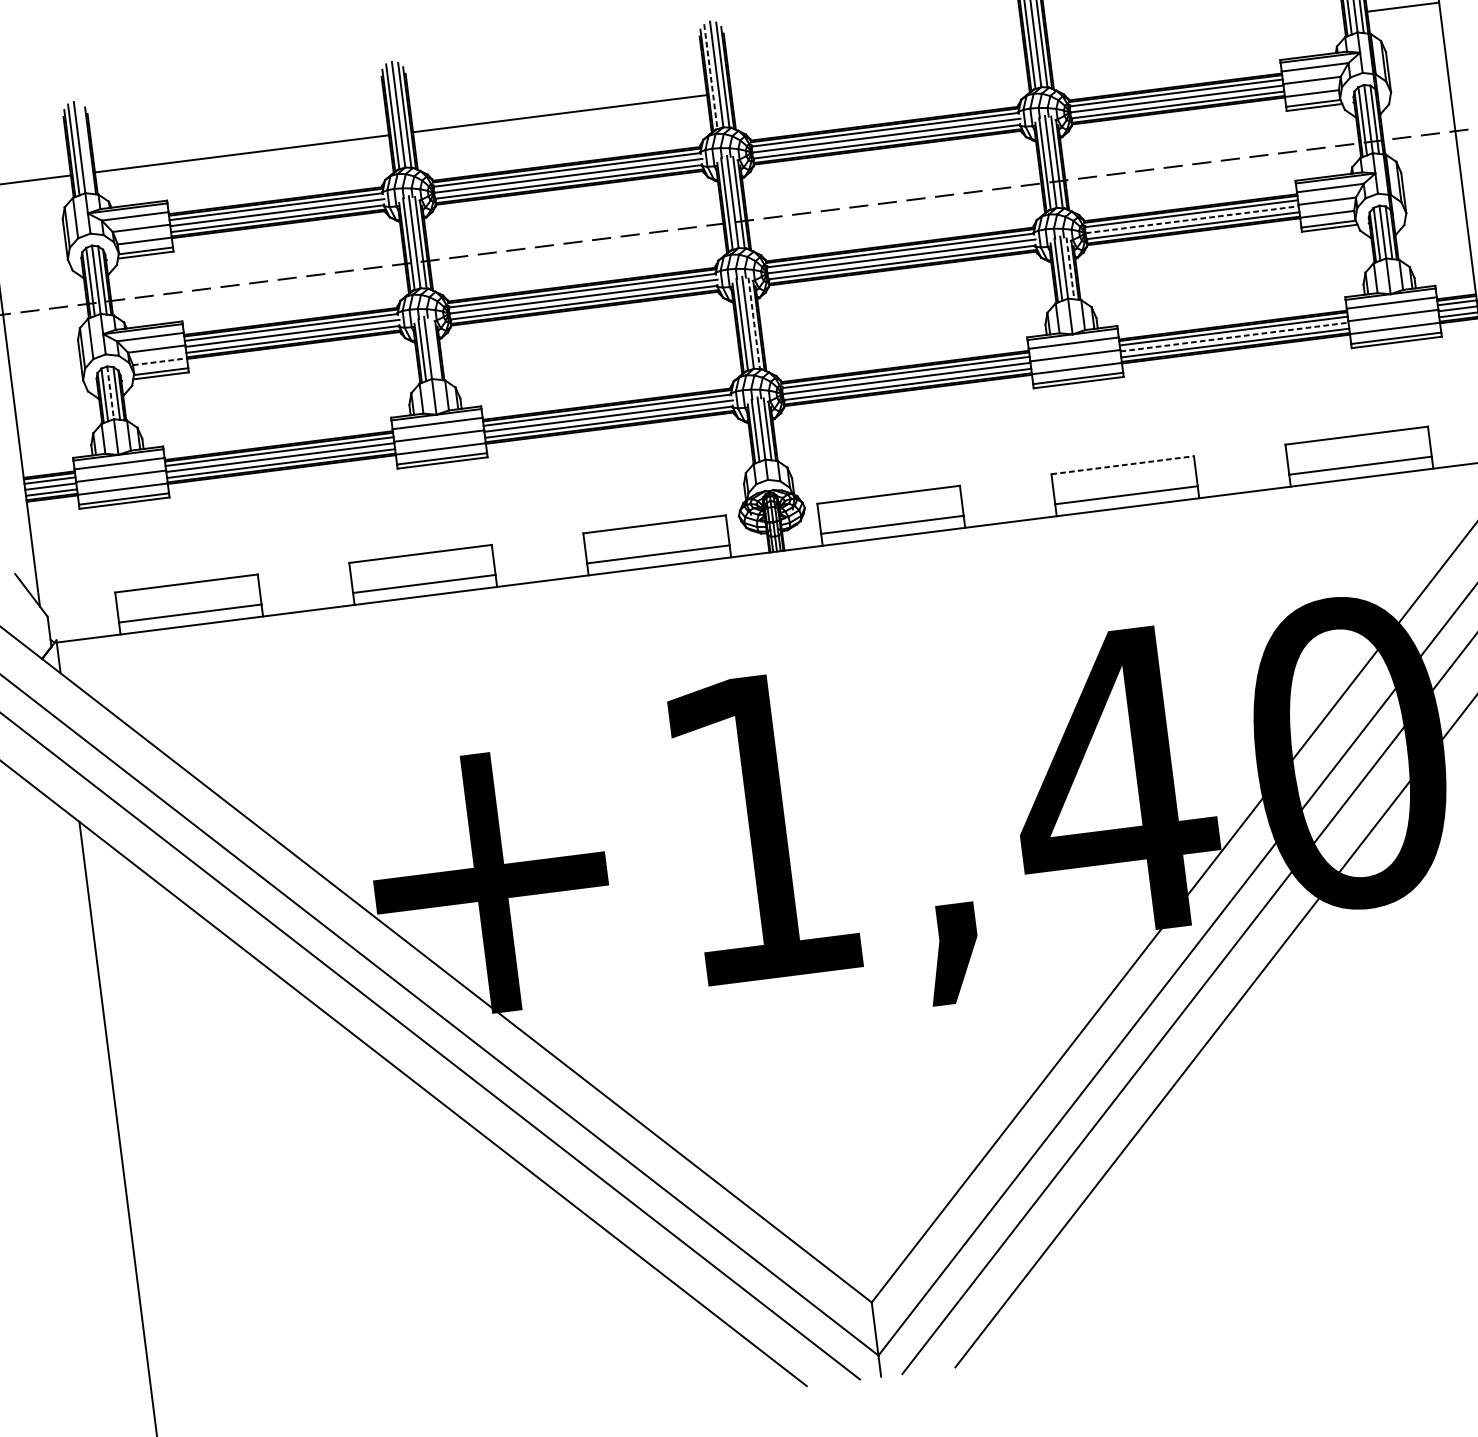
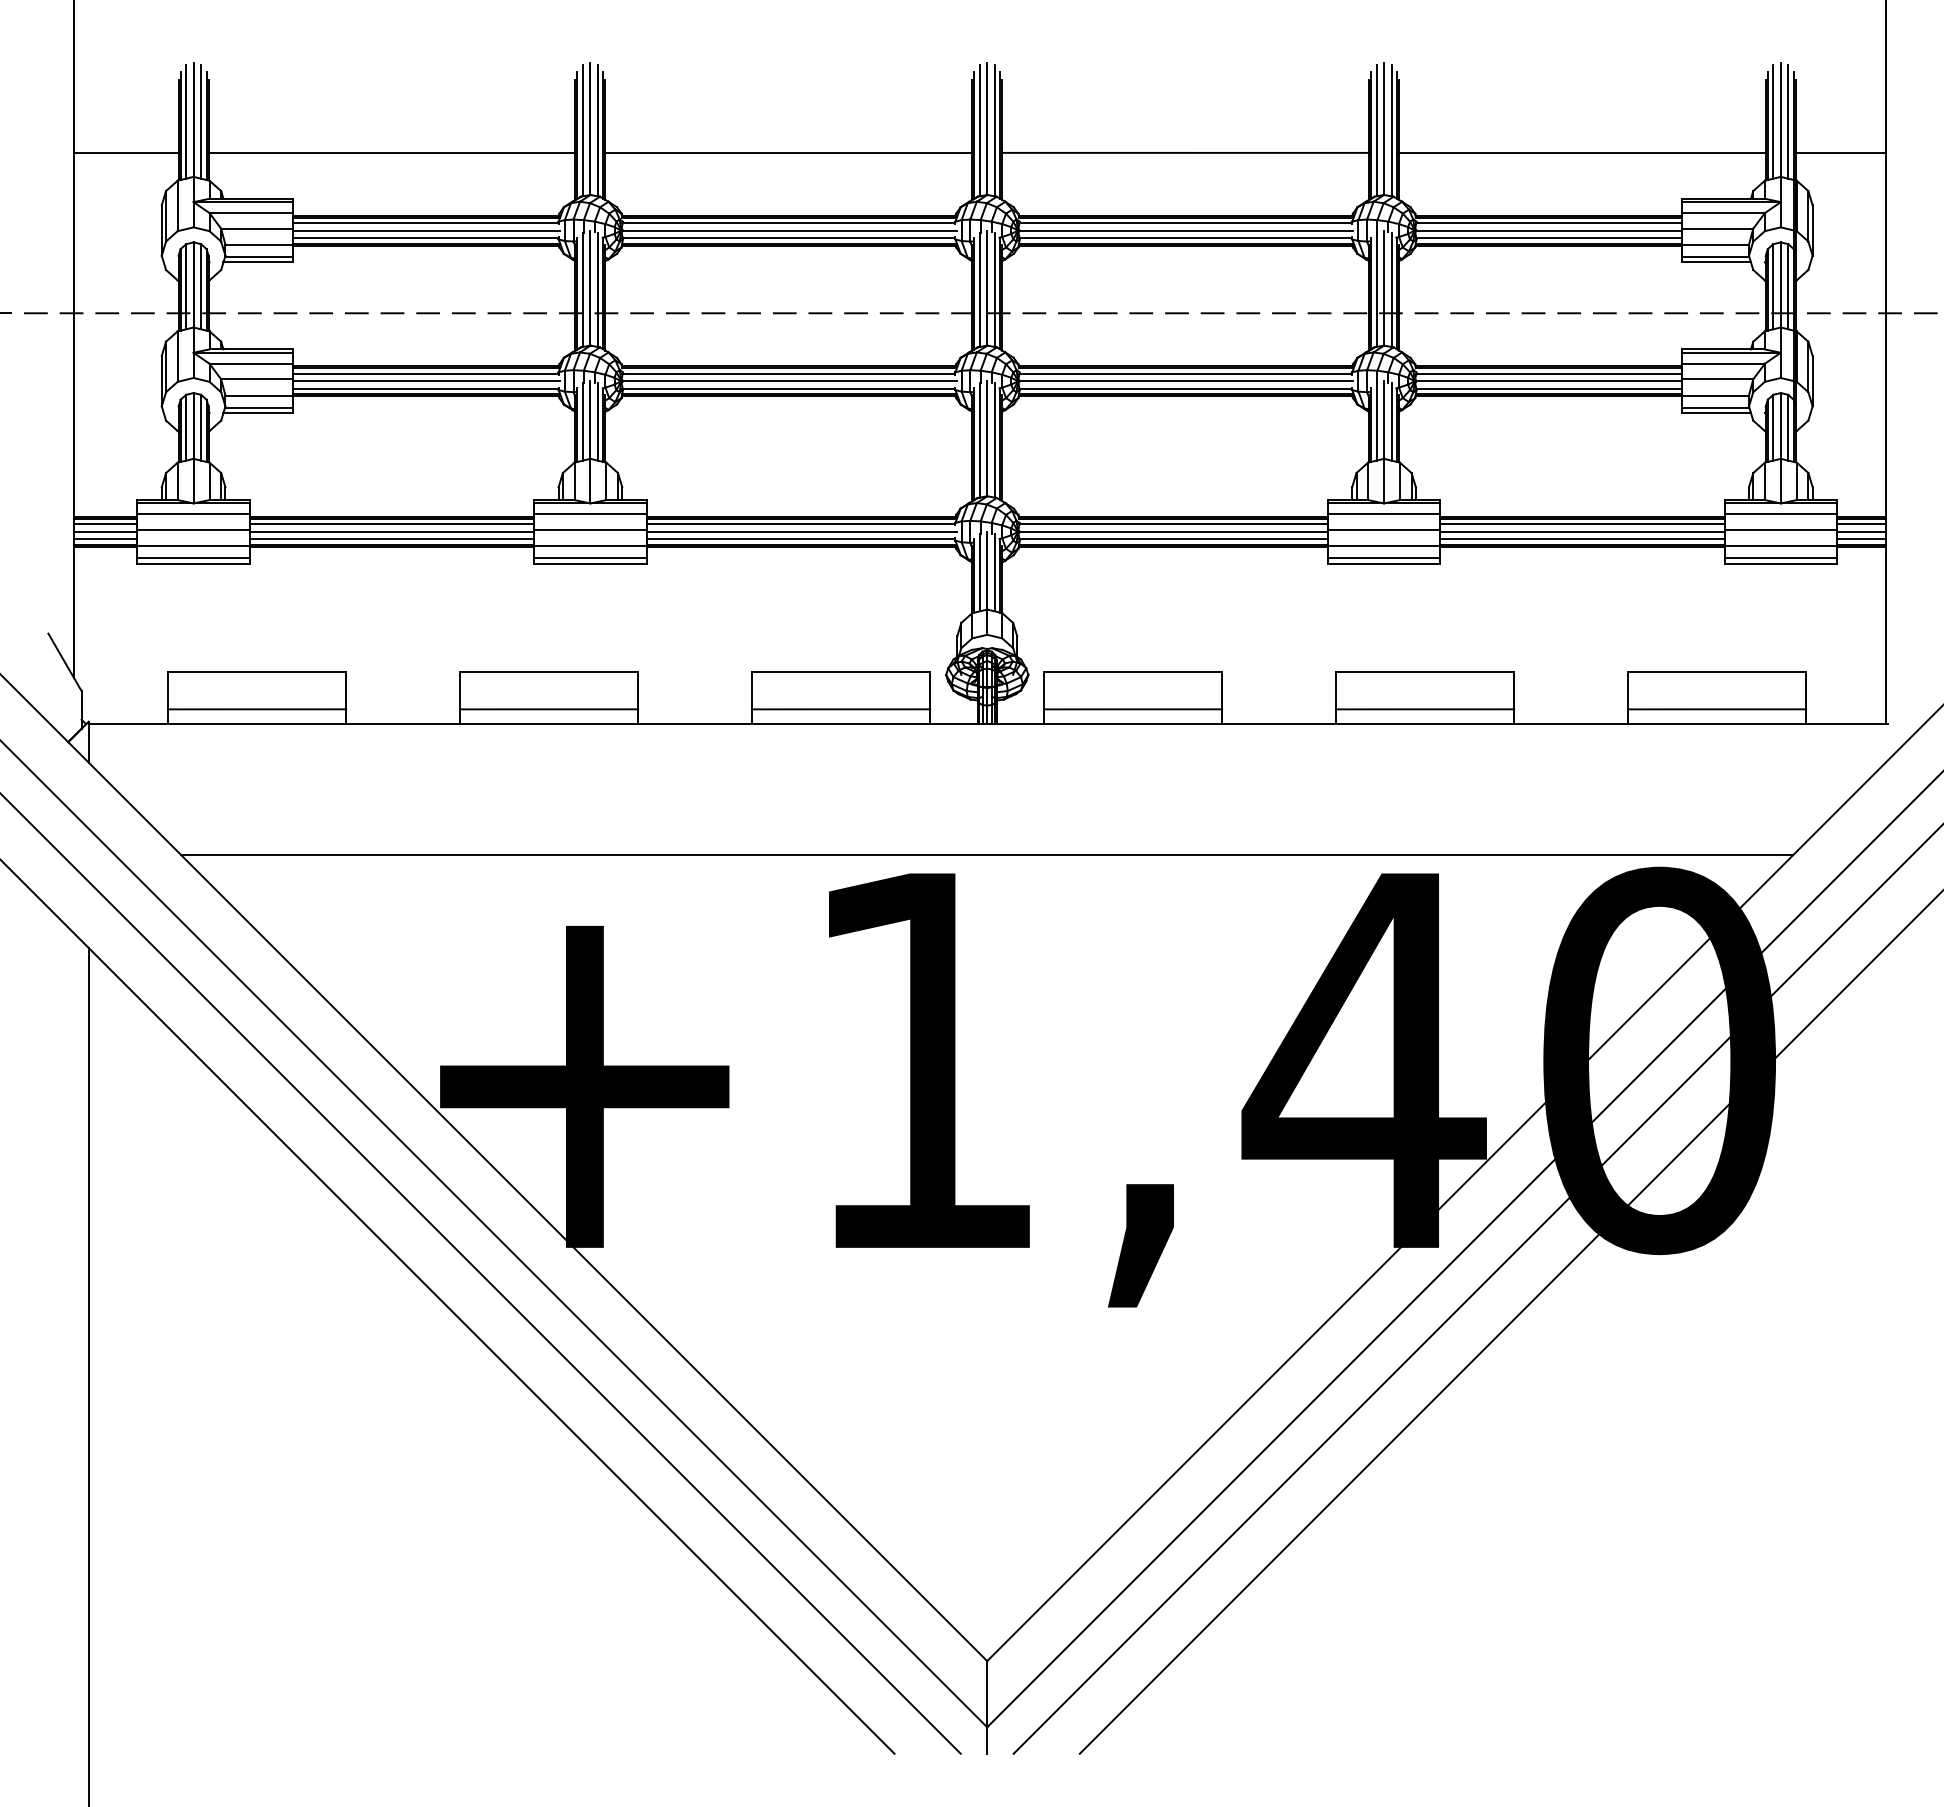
line: (1196, 33) -> (1582, 152), added
line: (877, 73) -> (1185, 152), added
line: (710, 77) -> (979, 131), dashed -> solid
line: (86, 148) -> (201, 121), added
line: (1192, 220) -> (1548, 381), dashed -> solid
line: (1070, 268) -> (1391, 422), dashed -> solid
line: (754, 324) -> (994, 441), dashed -> solid
line: (1234, 336) -> (1582, 531), dashed -> solid
line: (433, 348) -> (597, 421), added
line: (160, 361) -> (259, 395), dashed -> solid
line: (110, 392) -> (193, 425), dashed -> solid
line: (1122, 464) -> (1425, 671), dashed -> solid
line: (790, 656) -> (987, 855), added

